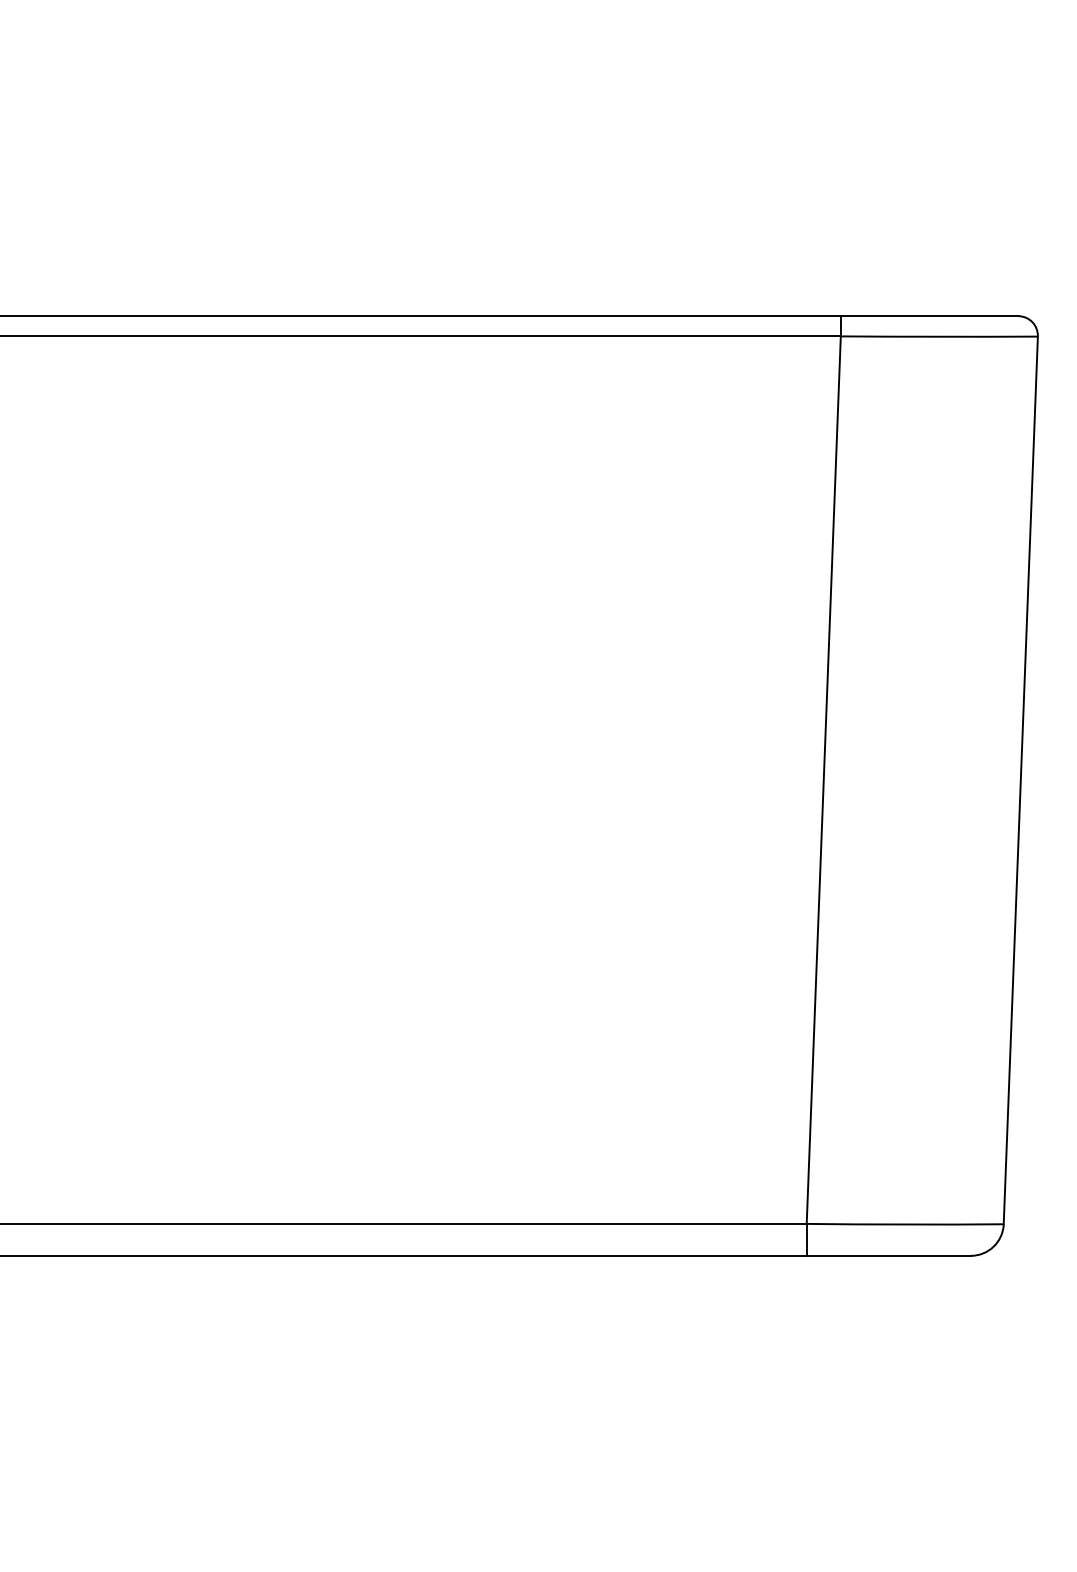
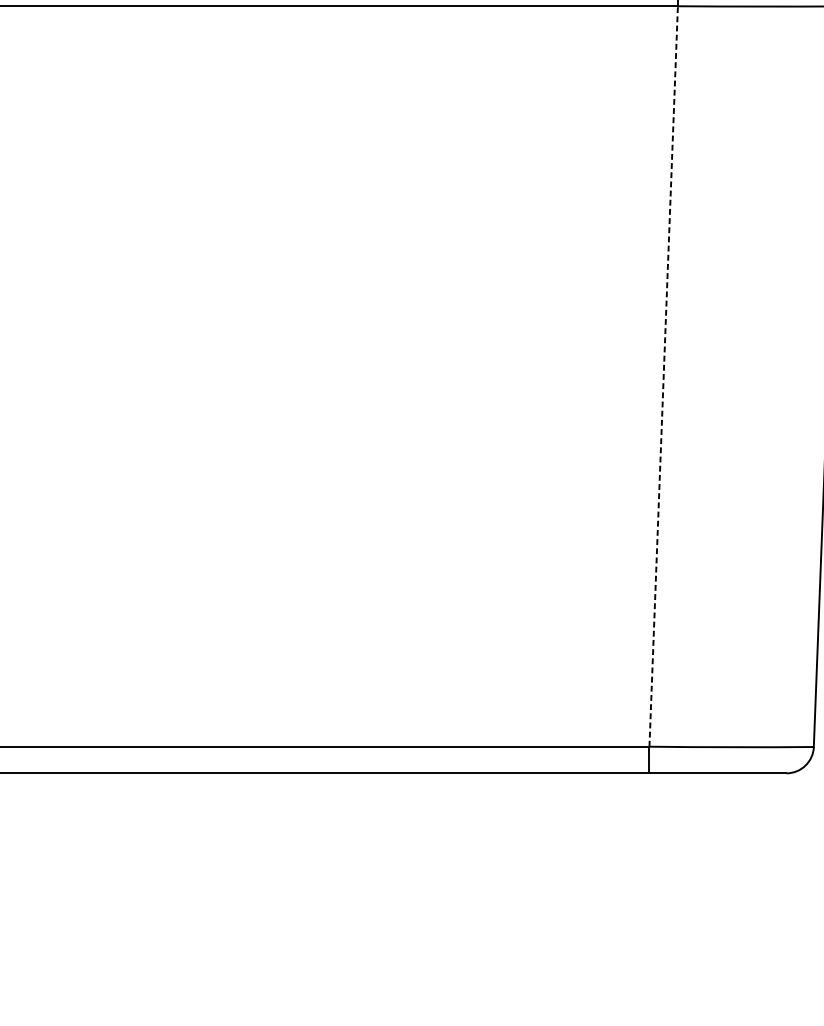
line: (823, 779) -> (663, 375), solid -> dashed

